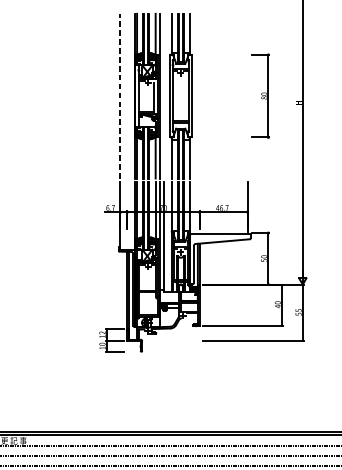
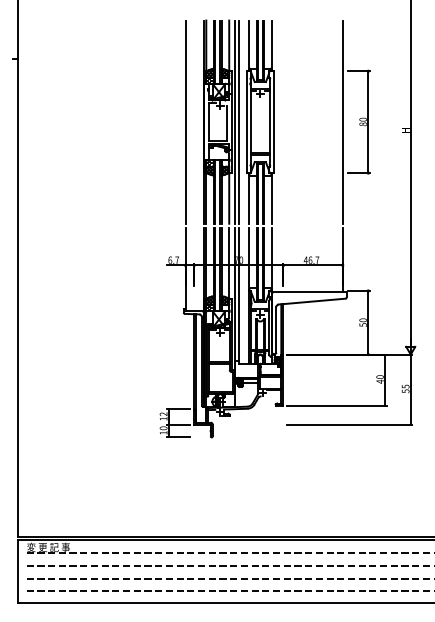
line: (163, 95) -> (239, 121), added
line: (247, 95) -> (342, 121), added
line: (120, 96) -> (185, 122), dashed -> solid

